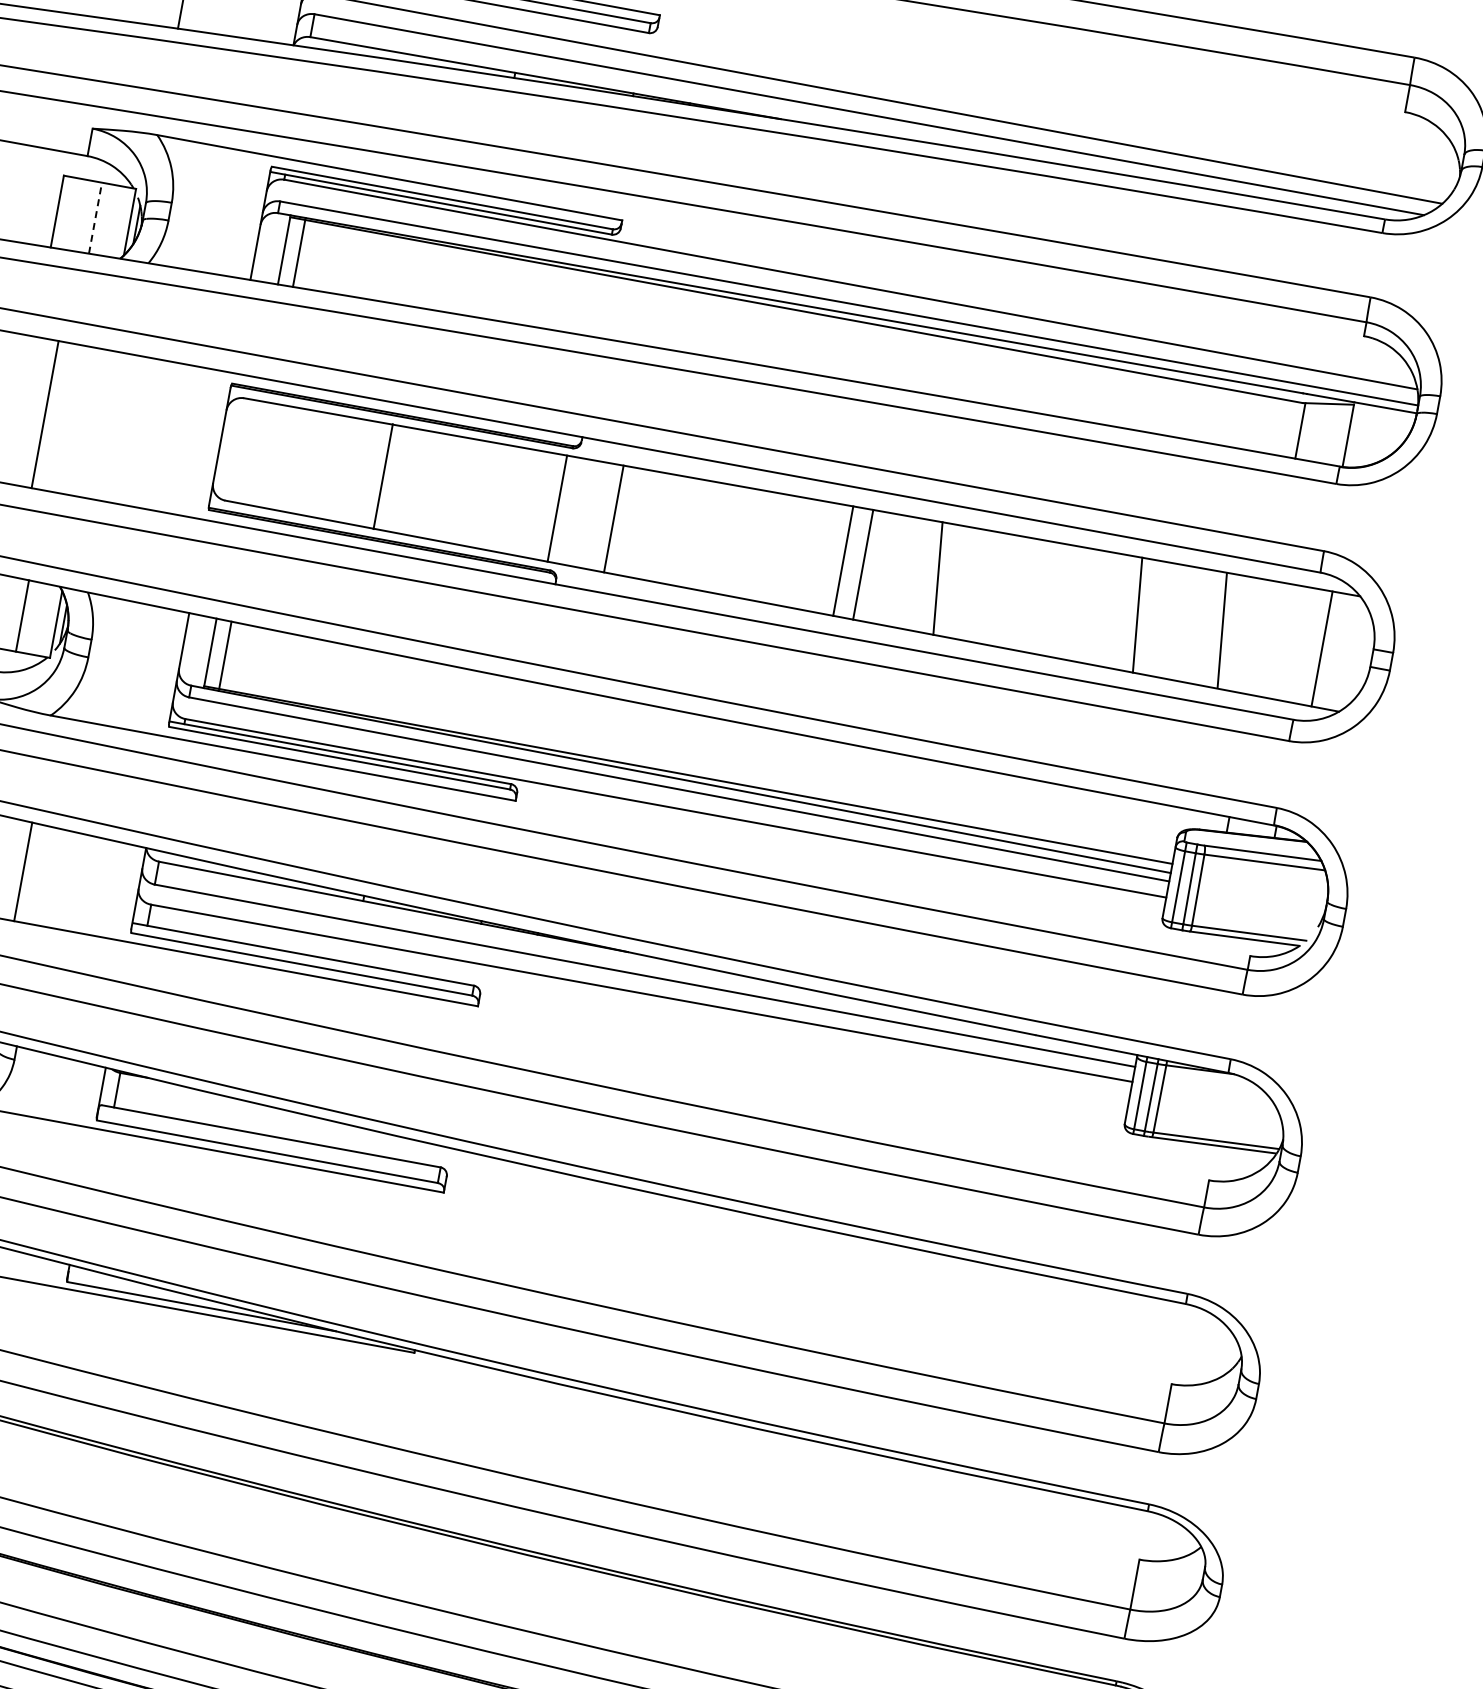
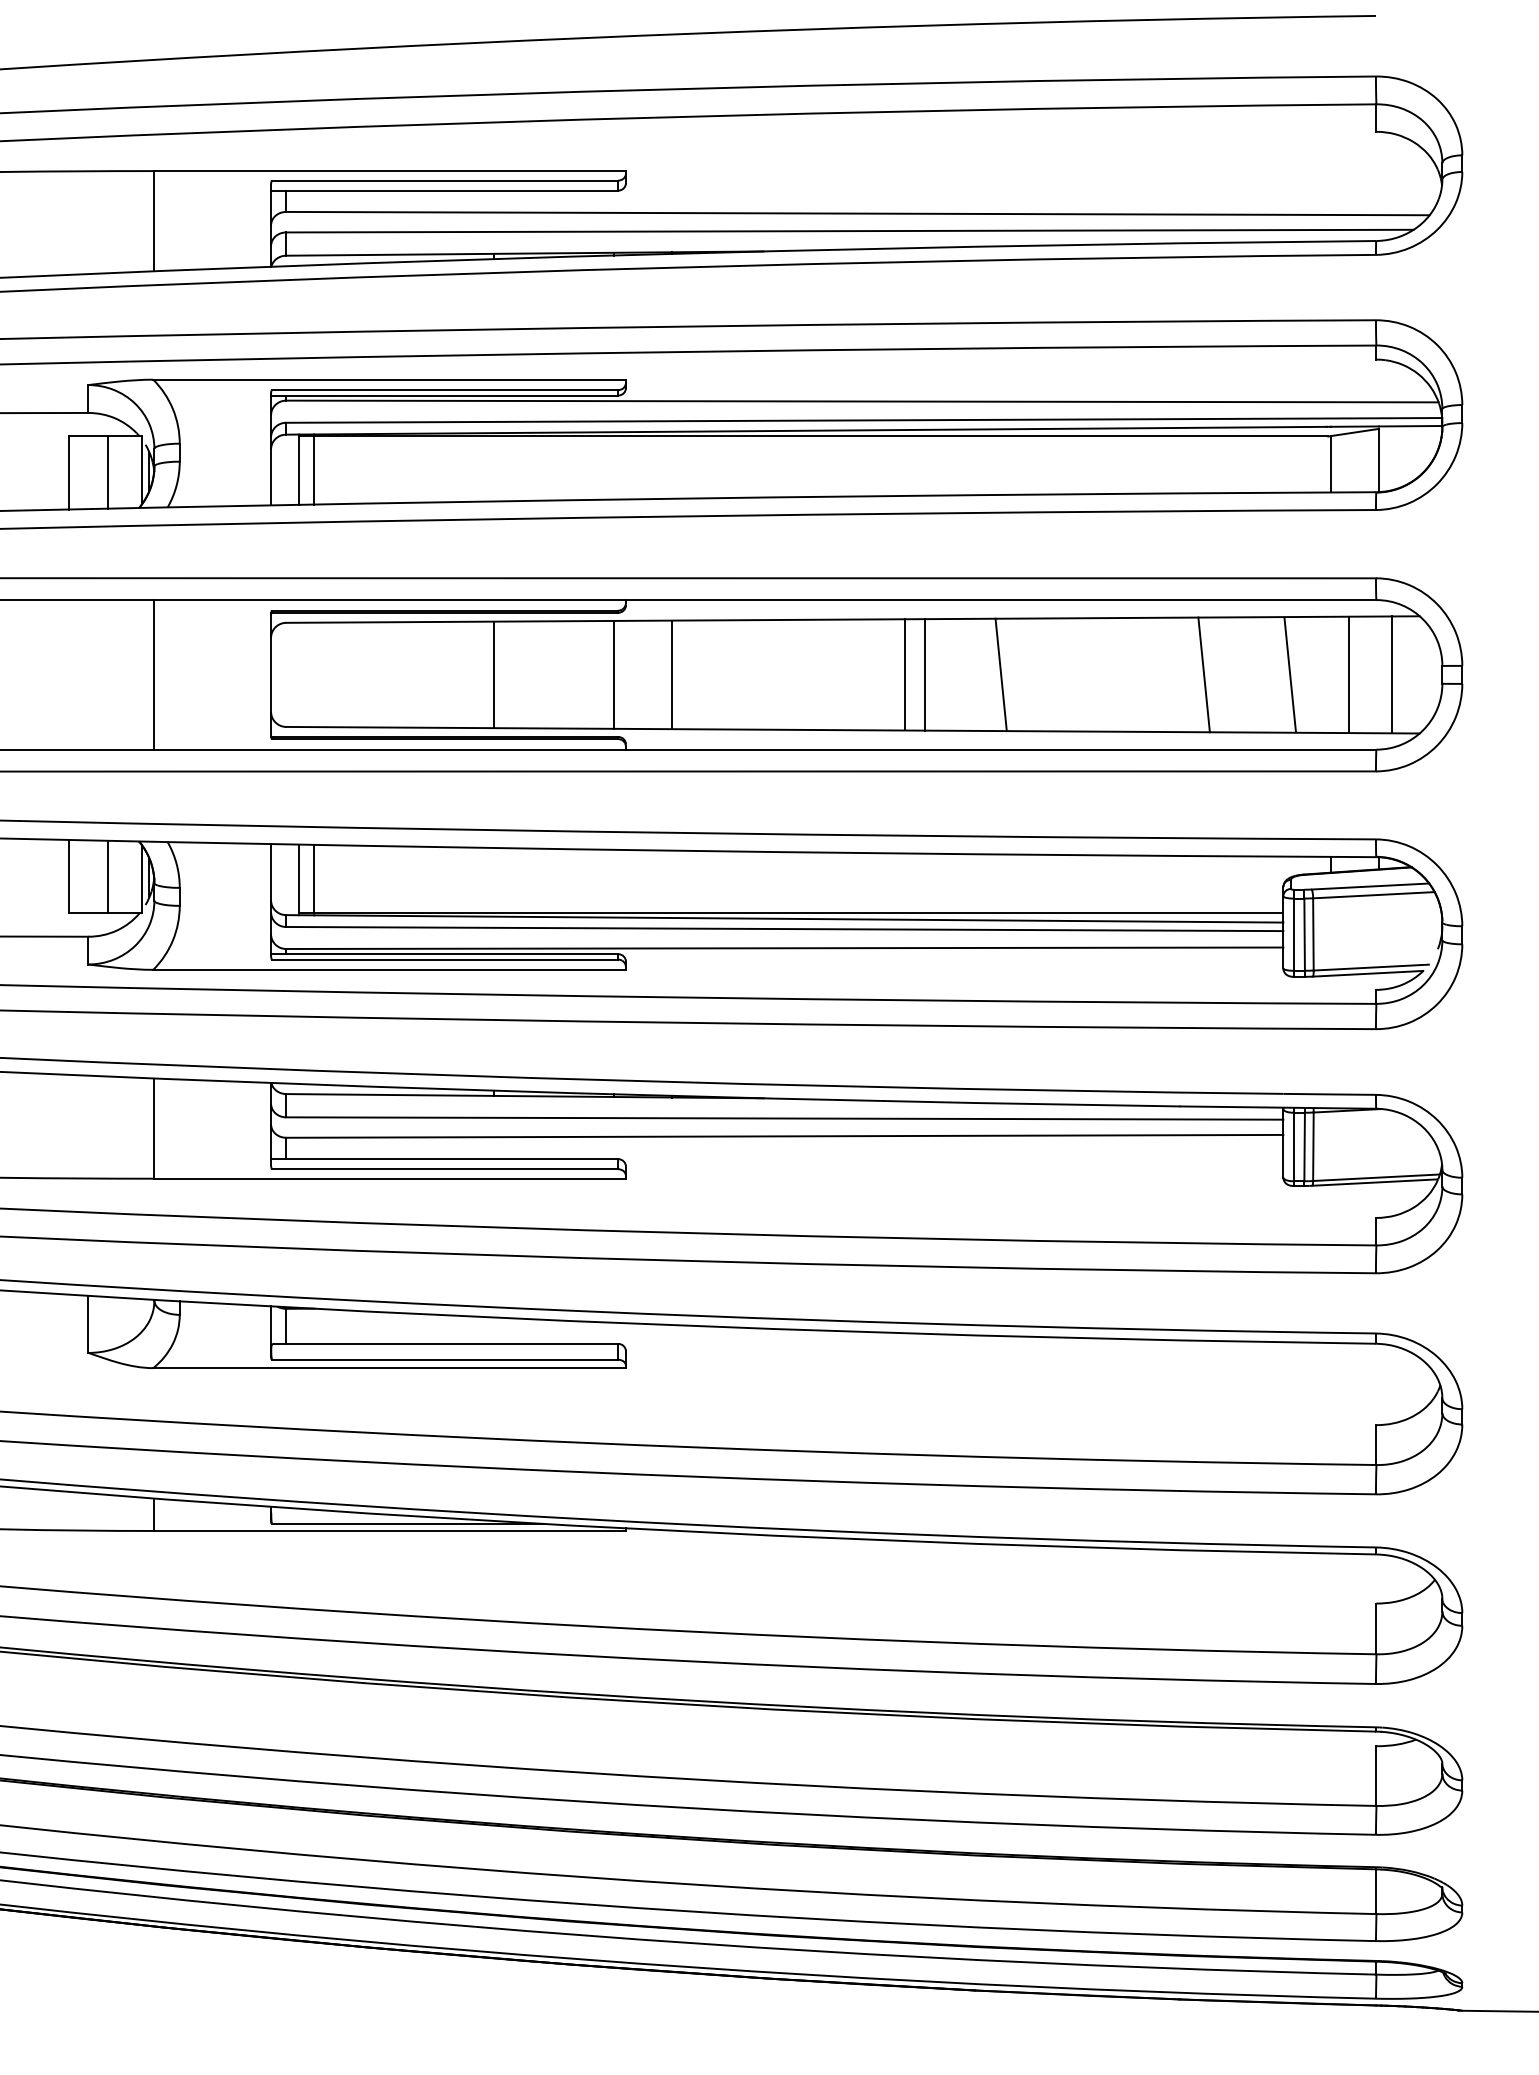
line: (95, 218) -> (107, 472), dashed -> solid
line: (45, 414) -> (154, 674), moved
line: (383, 476) -> (494, 674), moved
line: (1279, 640) -> (1348, 674), added

